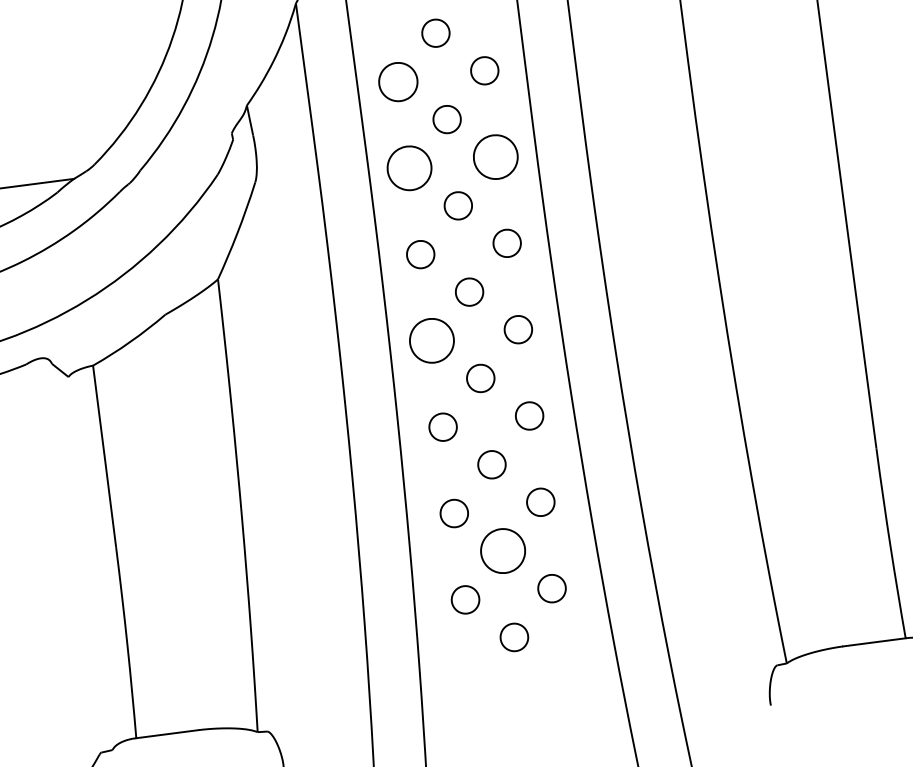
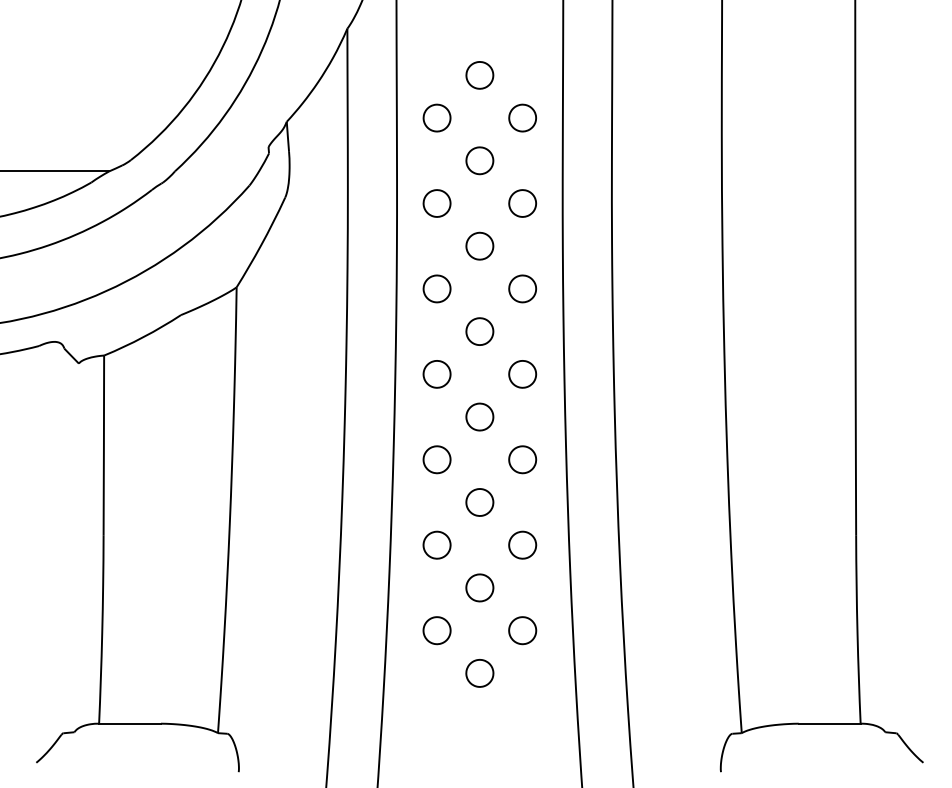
part: (397, 81) -> (436, 117), size x0.71
part: (495, 157) -> (522, 203), size x0.62
part: (408, 168) -> (436, 203), size x0.62
part: (431, 341) -> (436, 374), size x0.62
part: (502, 550) -> (479, 587), size x0.62

